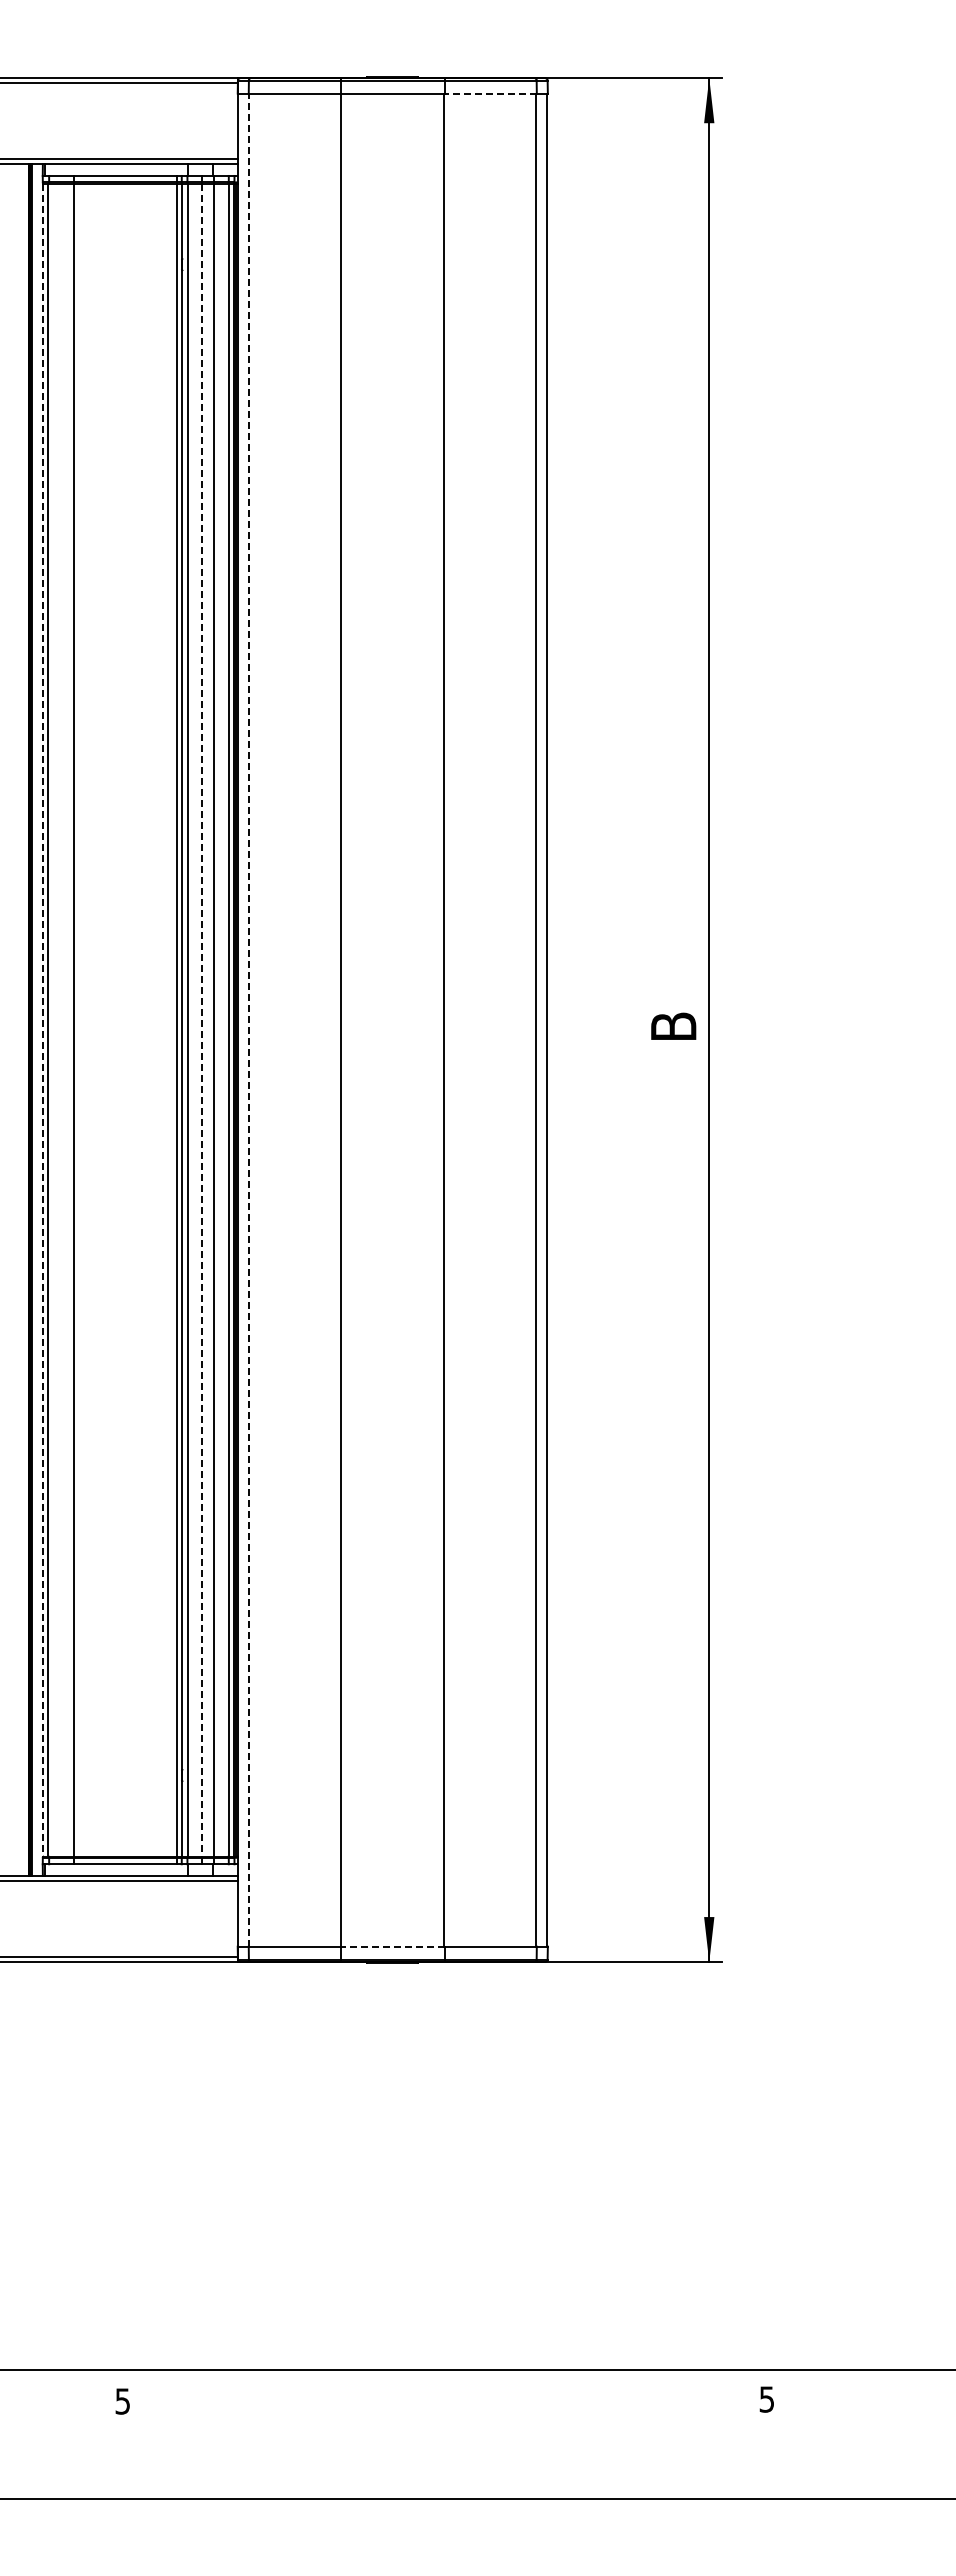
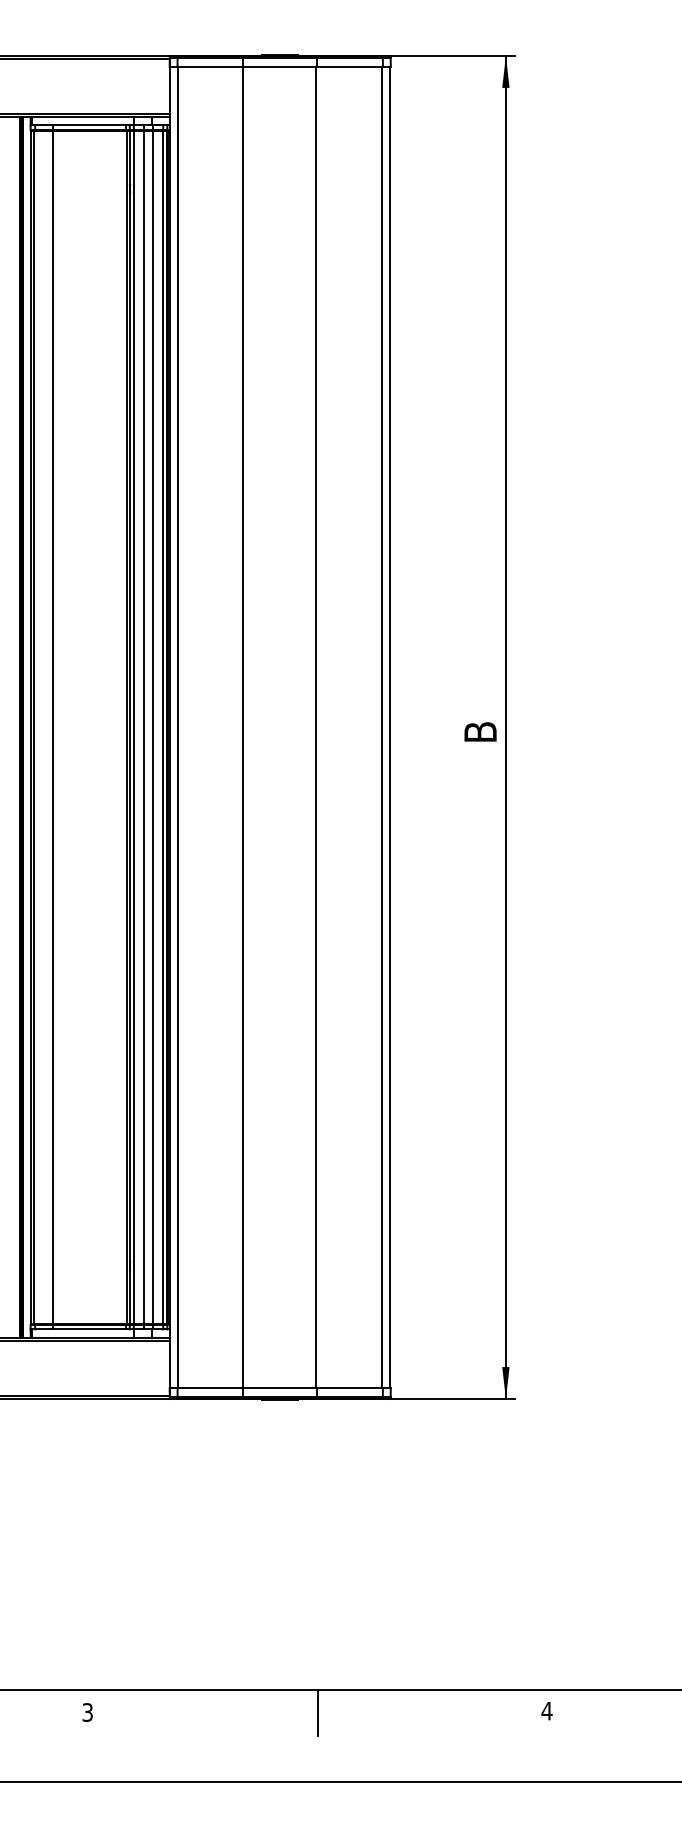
line: (490, 93) -> (349, 66), dashed -> solid
line: (43, 1020) -> (31, 727), dashed -> solid
line: (201, 1020) -> (143, 727), dashed -> solid
line: (248, 1020) -> (177, 727), dashed -> solid
line: (392, 1946) -> (280, 1388), dashed -> solid
text: (766, 2399) -> (546, 1711), 5 -> 4
text: (123, 2400) -> (88, 1711), 5 -> 3
line: (445, 2402) -> (317, 1713), added

